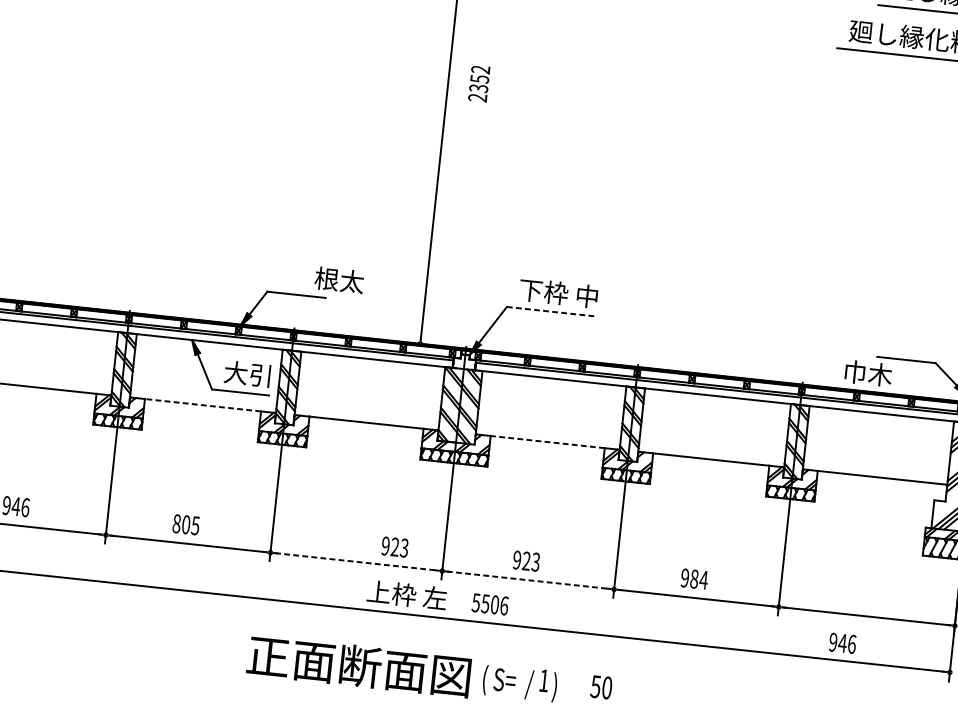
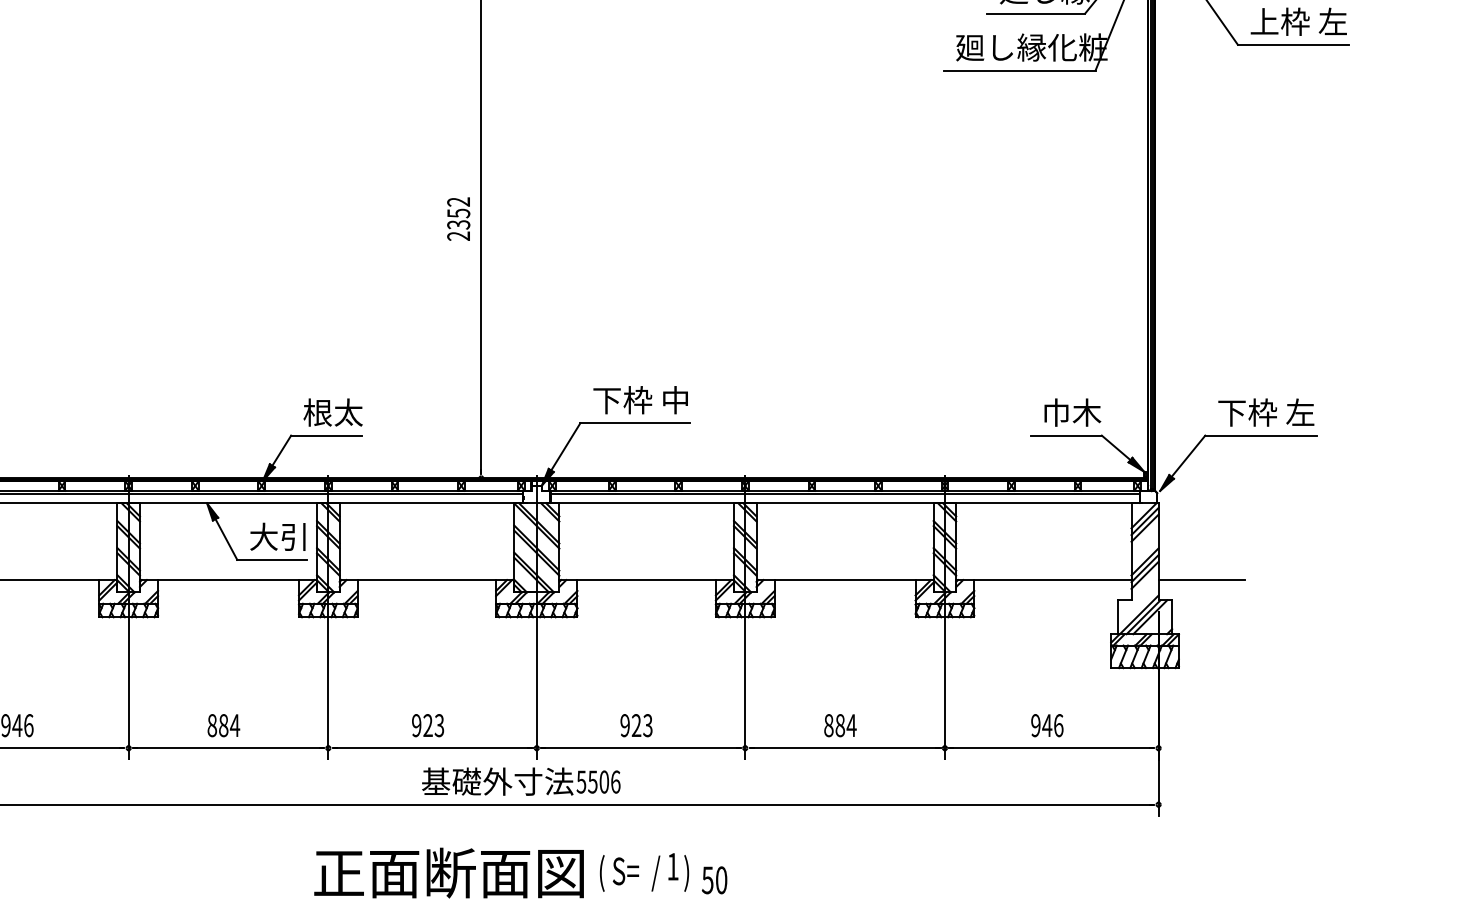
text: (479, 83) -> (458, 218), moved
text: (338, 280) -> (332, 412), moved
line: (552, 312) -> (635, 423), dashed -> solid
text: (868, 373) -> (1072, 412), moved
line: (202, 405) -> (228, 580), dashed -> solid
line: (547, 442) -> (646, 580), dashed -> solid
text: (190, 525) -> (229, 725), 805 -> 884
text: (395, 547) -> (428, 725), moved
line: (356, 562) -> (432, 748), dashed -> solid
text: (684, 578) -> (828, 725), 984 -> 884
line: (528, 580) -> (641, 748), dashed -> solid
text: (406, 595) -> (497, 781), 上枠 左 -> 基礎外寸法
text: (842, 643) -> (1047, 725), moved
text: (601, 687) -> (714, 880), moved

